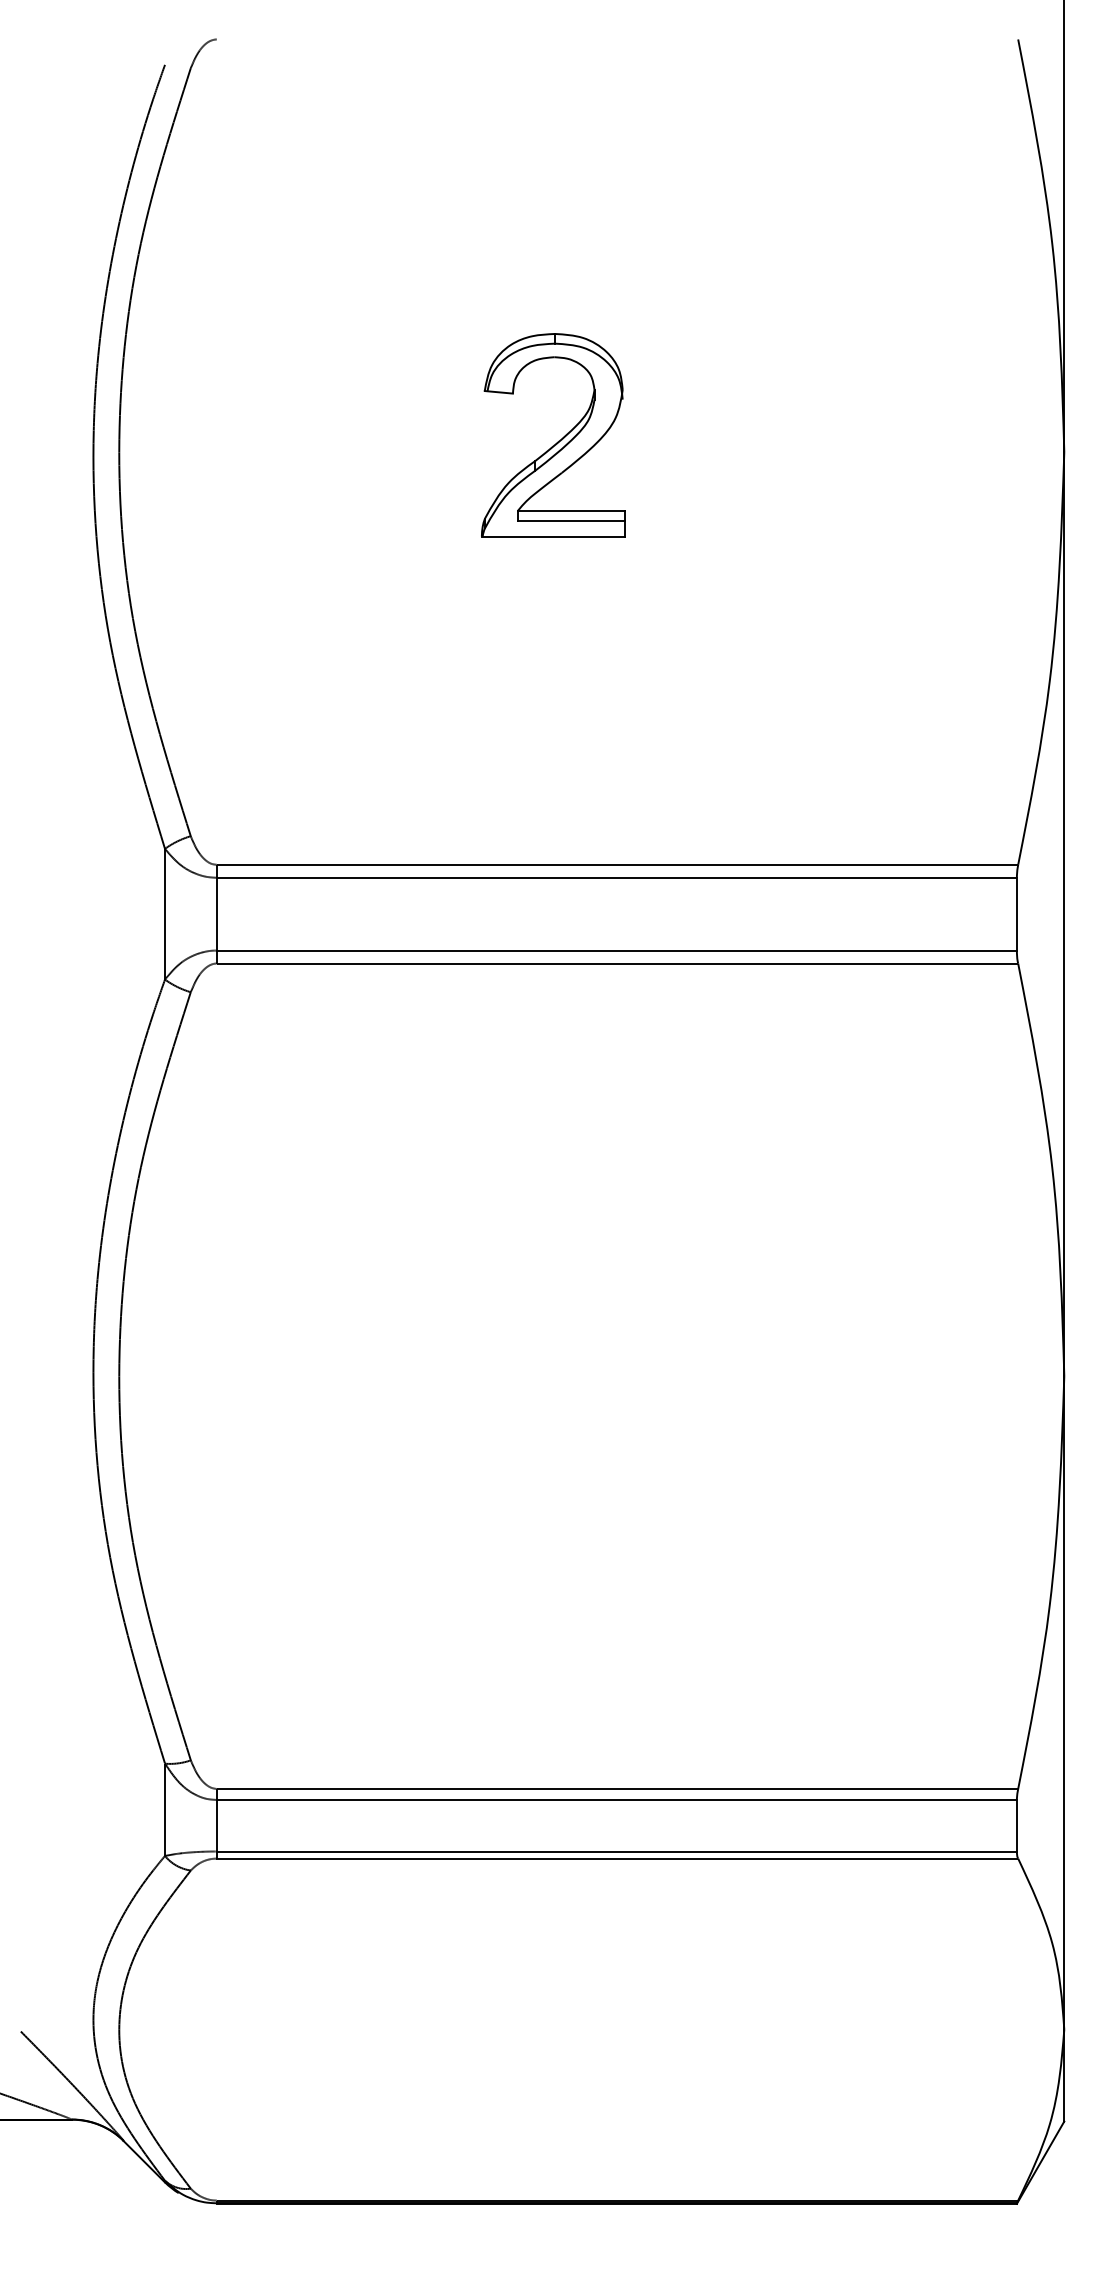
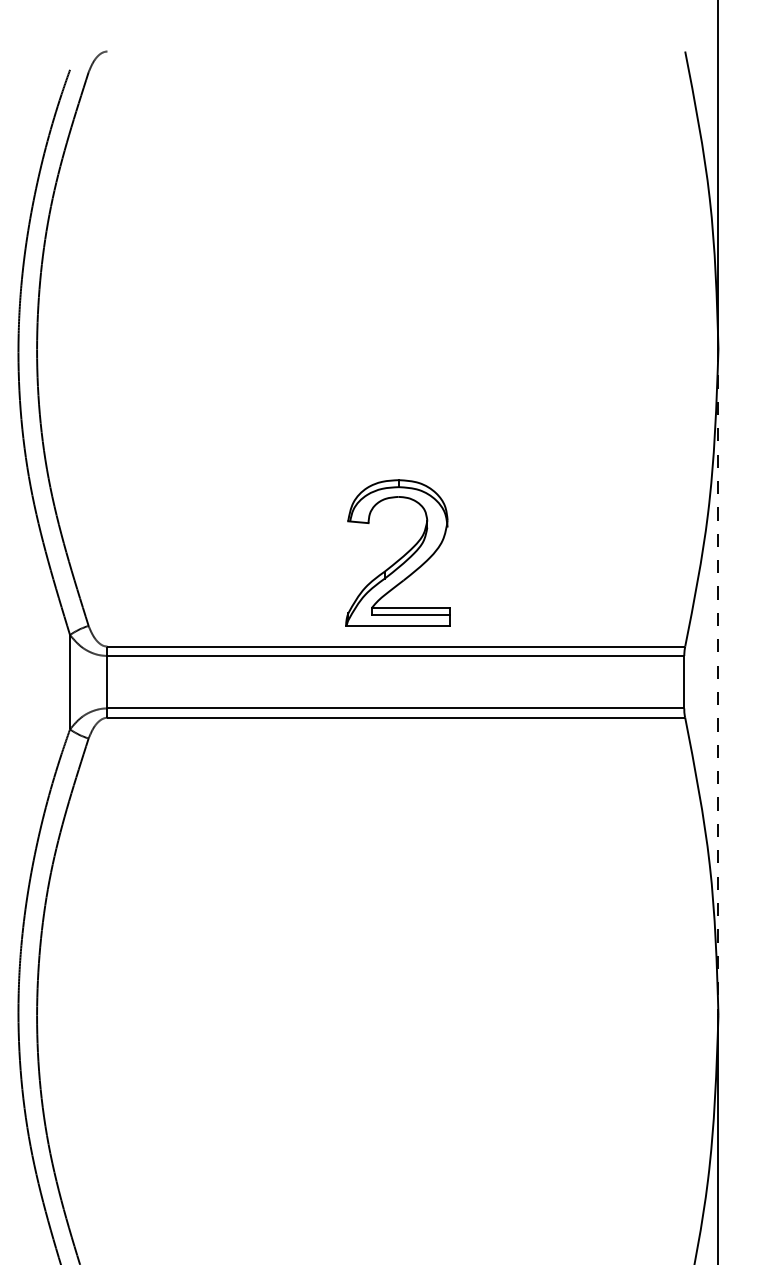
part: (558, 440) -> (401, 556), moved
line: (1064, 914) -> (718, 682), solid -> dashed

